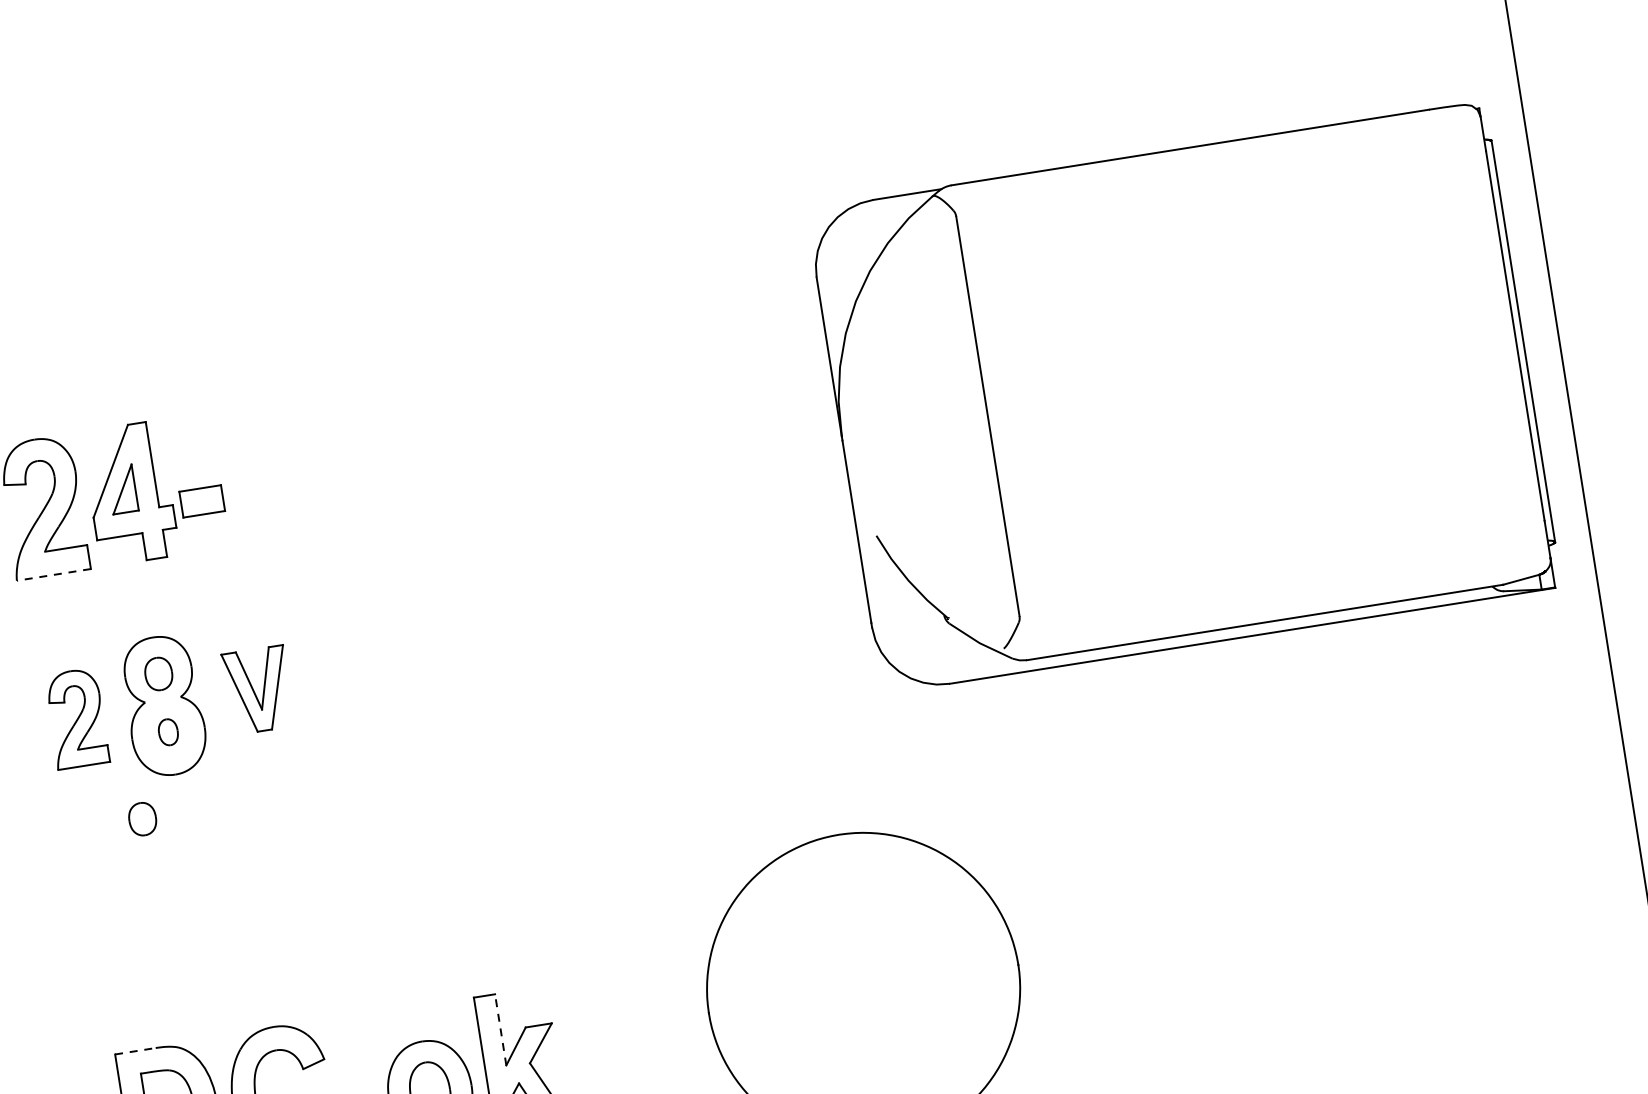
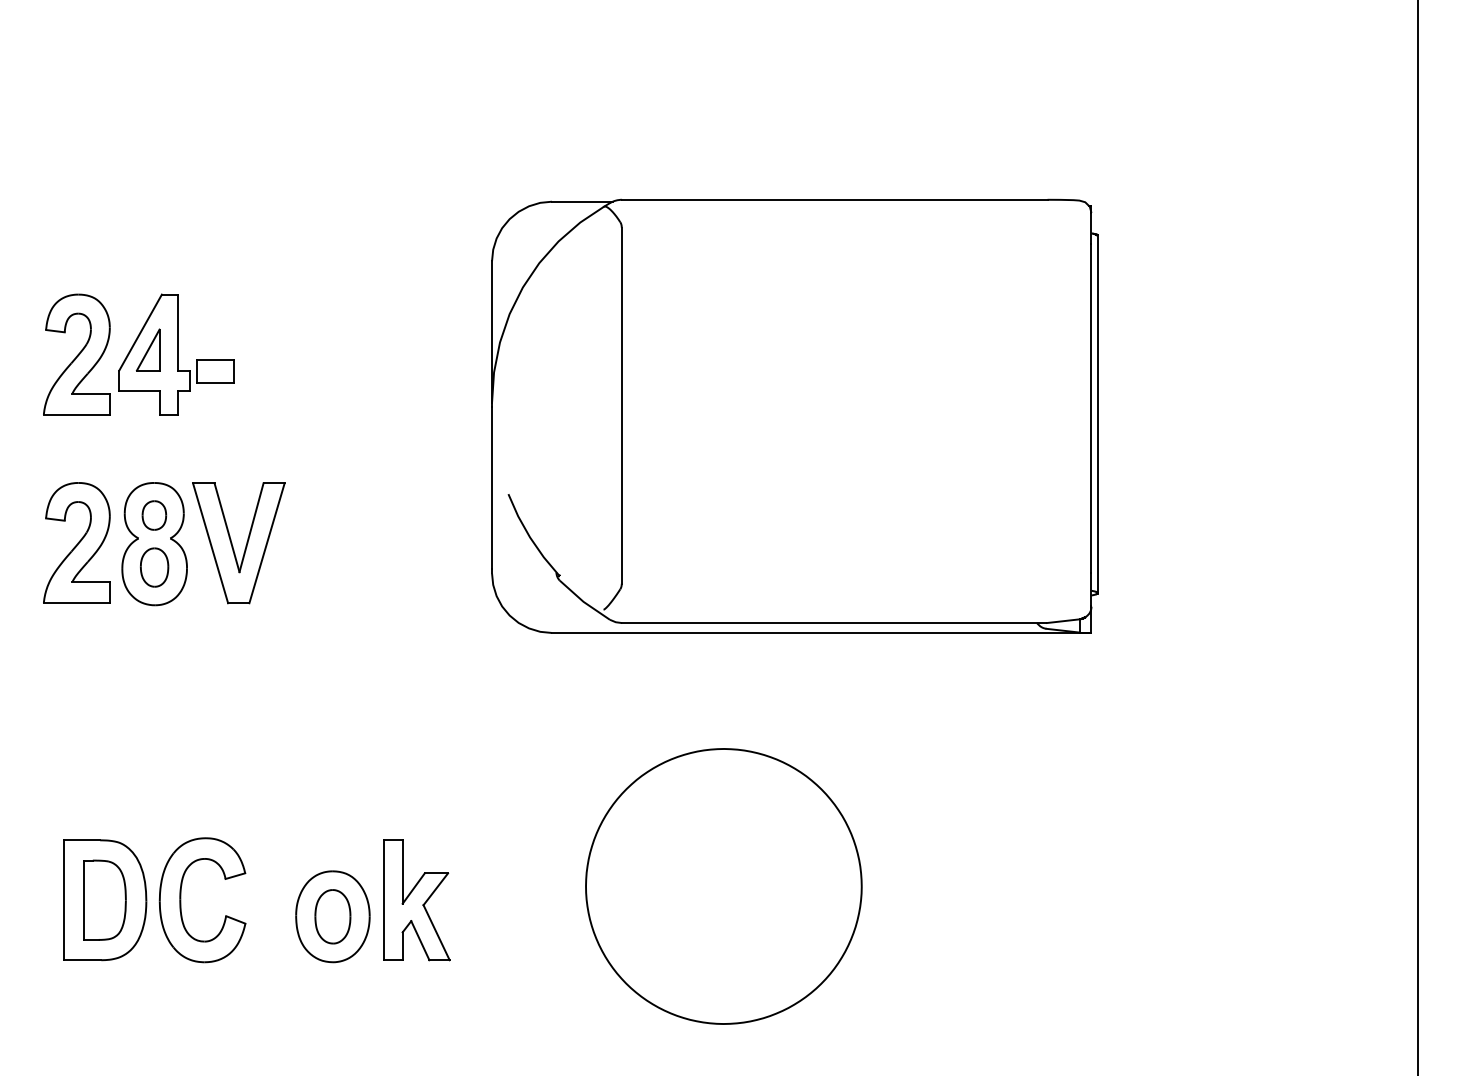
part: (1183, 396) -> (794, 415), moved
line: (53, 574) -> (76, 414), dashed -> solid
part: (258, 690) -> (238, 543), size x1.67
part: (76, 718) -> (76, 542), size x1.43
part: (168, 732) -> (154, 567), size x1.67
part: (142, 819) -> (120, 639), removed
line: (500, 1030) -> (402, 872), dashed -> solid
line: (135, 1051) -> (82, 840), dashed -> solid

